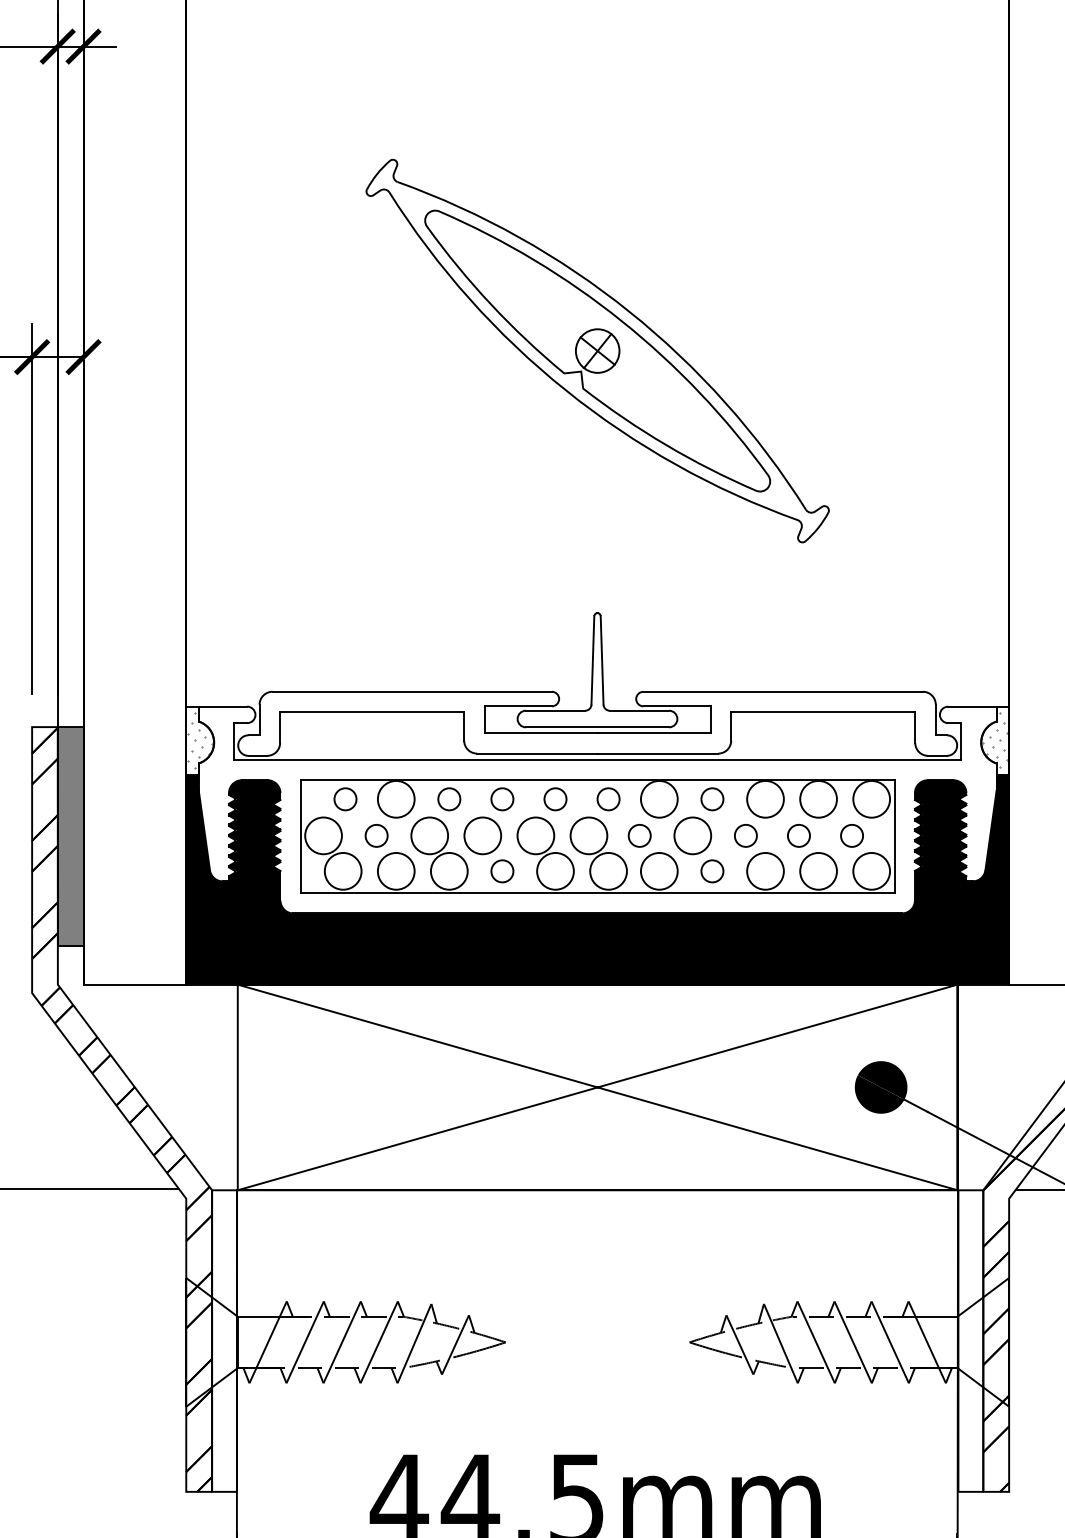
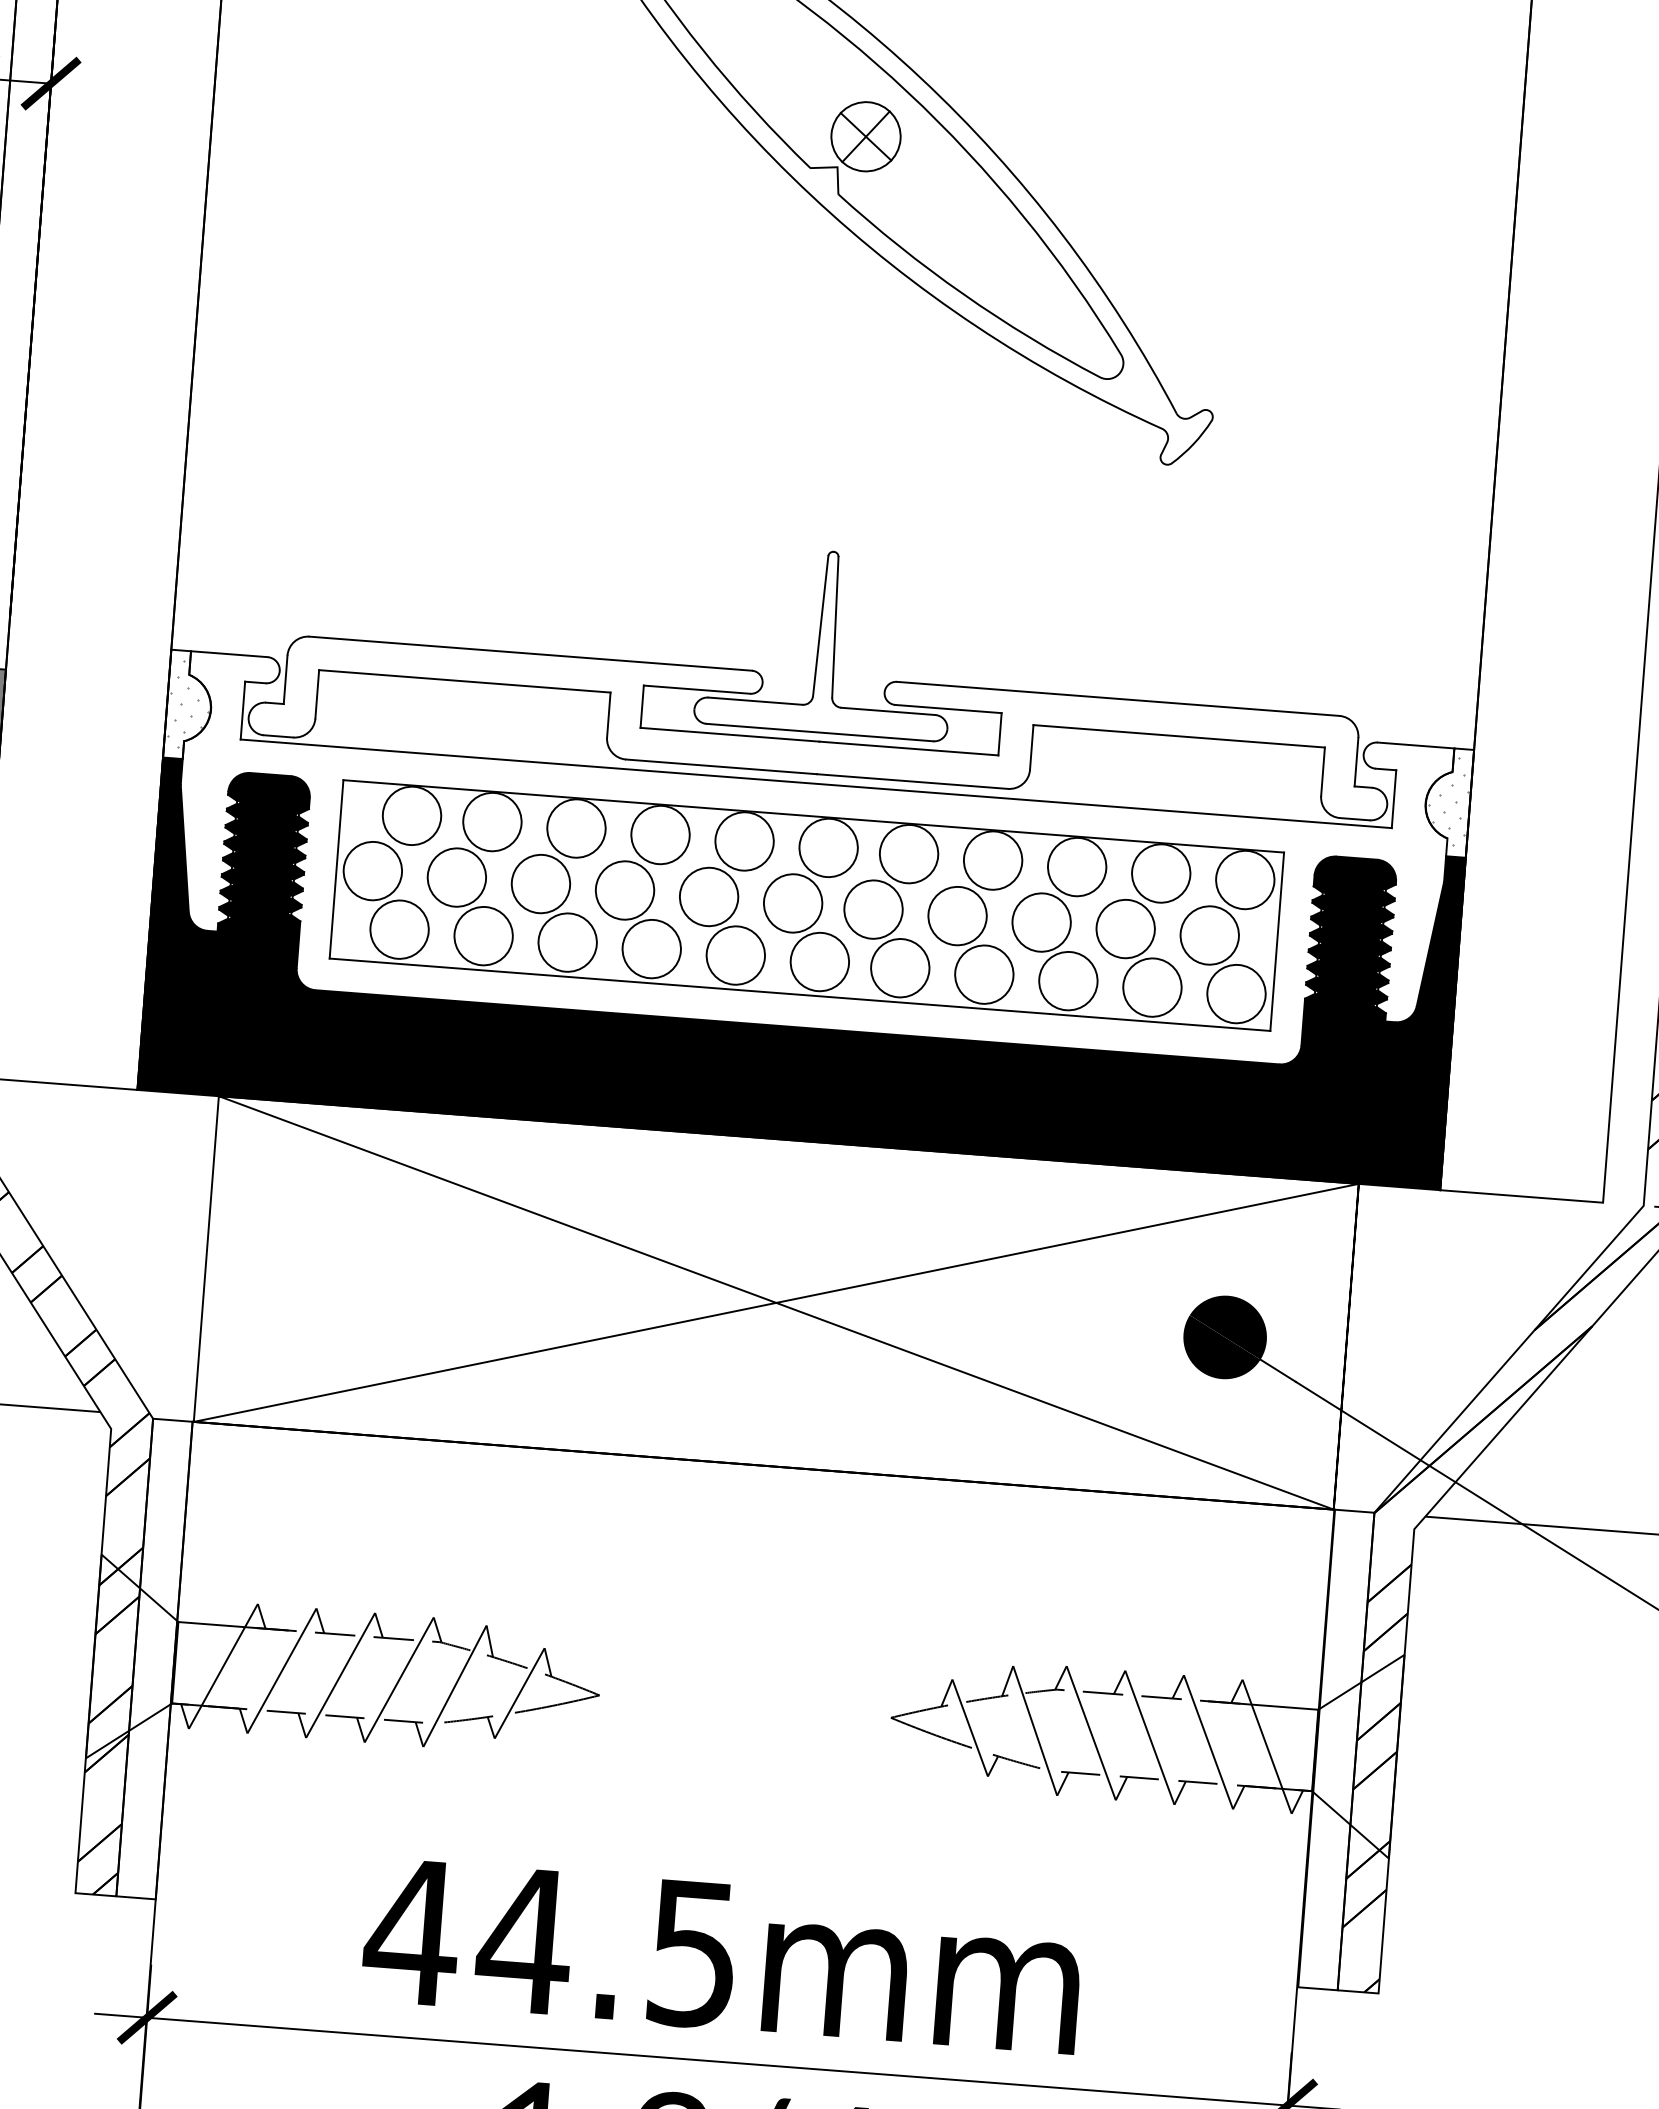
circle: (345, 798) -> (412, 814), size x1.67
circle: (448, 798) -> (575, 827), size x1.67
circle: (502, 798) -> (660, 833), size x1.67
circle: (555, 798) -> (744, 840), size x1.67
circle: (608, 798) -> (828, 846), size x1.67
circle: (712, 798) -> (993, 859), size x1.67
circle: (376, 835) -> (456, 876), size x1.67
circle: (639, 835) -> (873, 908), size x1.67
circle: (745, 835) -> (1041, 921), size x1.67
circle: (798, 835) -> (1125, 928), size x1.67
circle: (851, 835) -> (1208, 934), size x1.67
circle: (502, 870) -> (651, 947), size x1.67
circle: (712, 870) -> (984, 973), size x1.67

